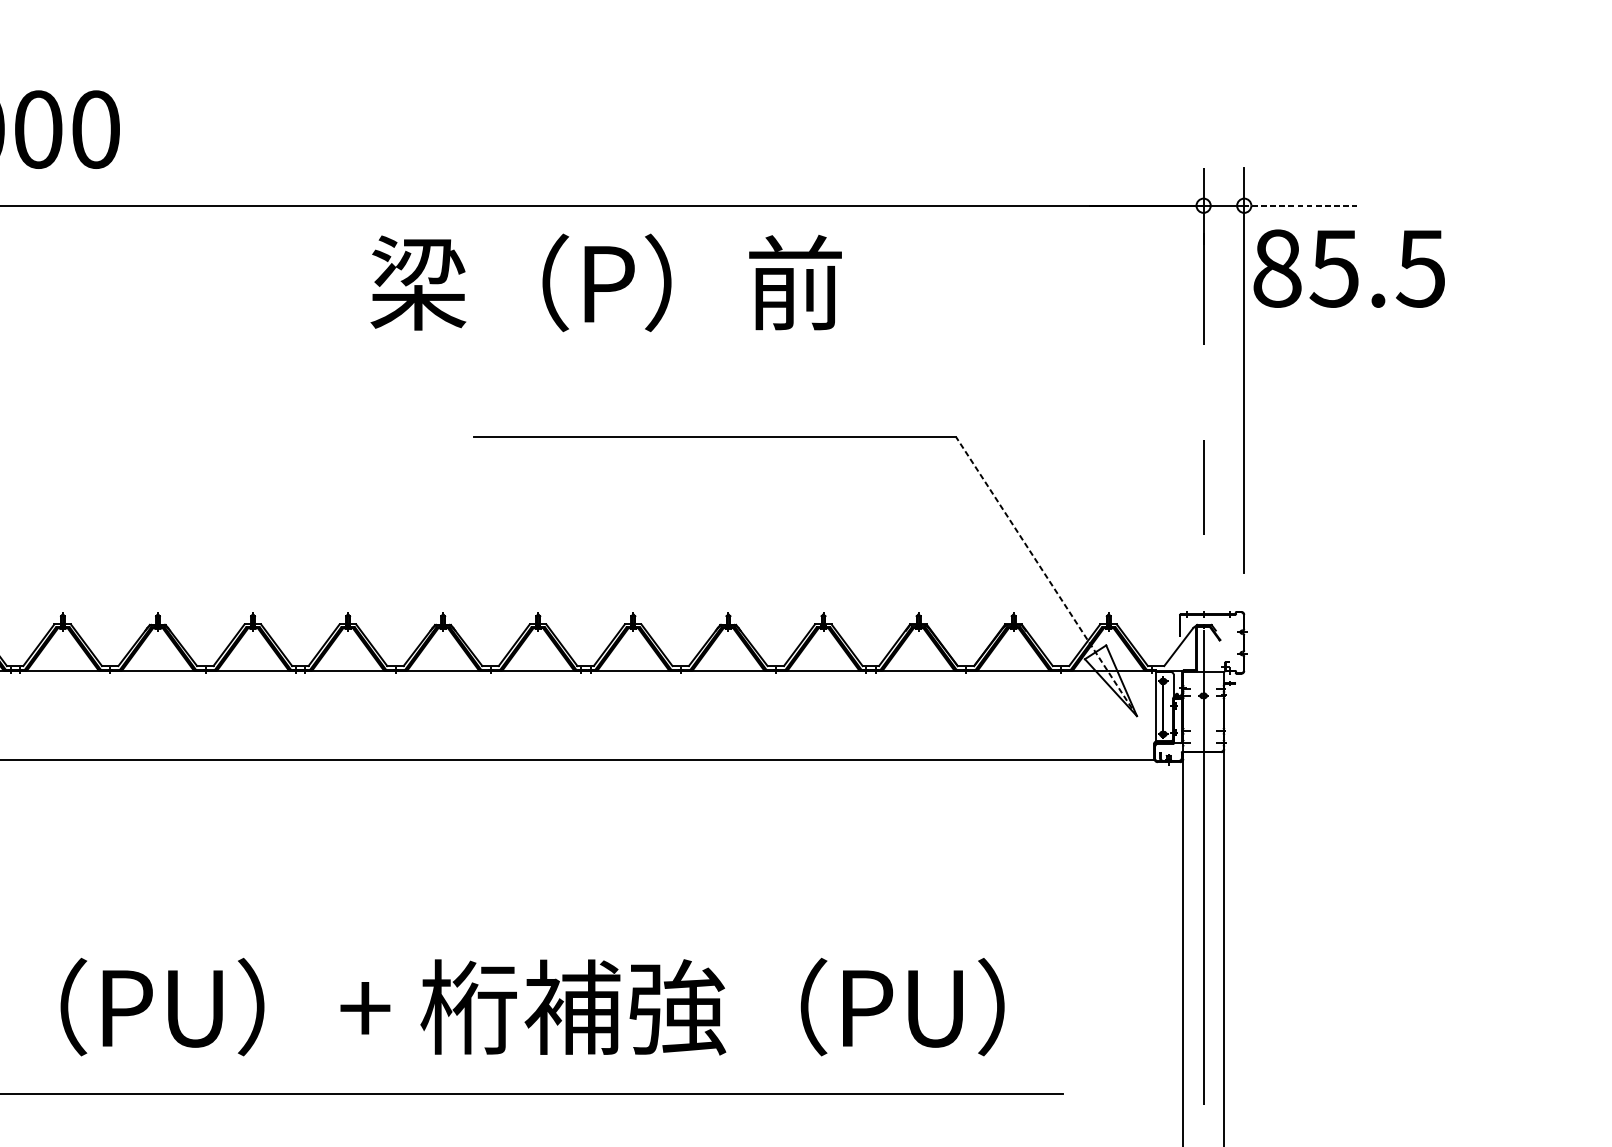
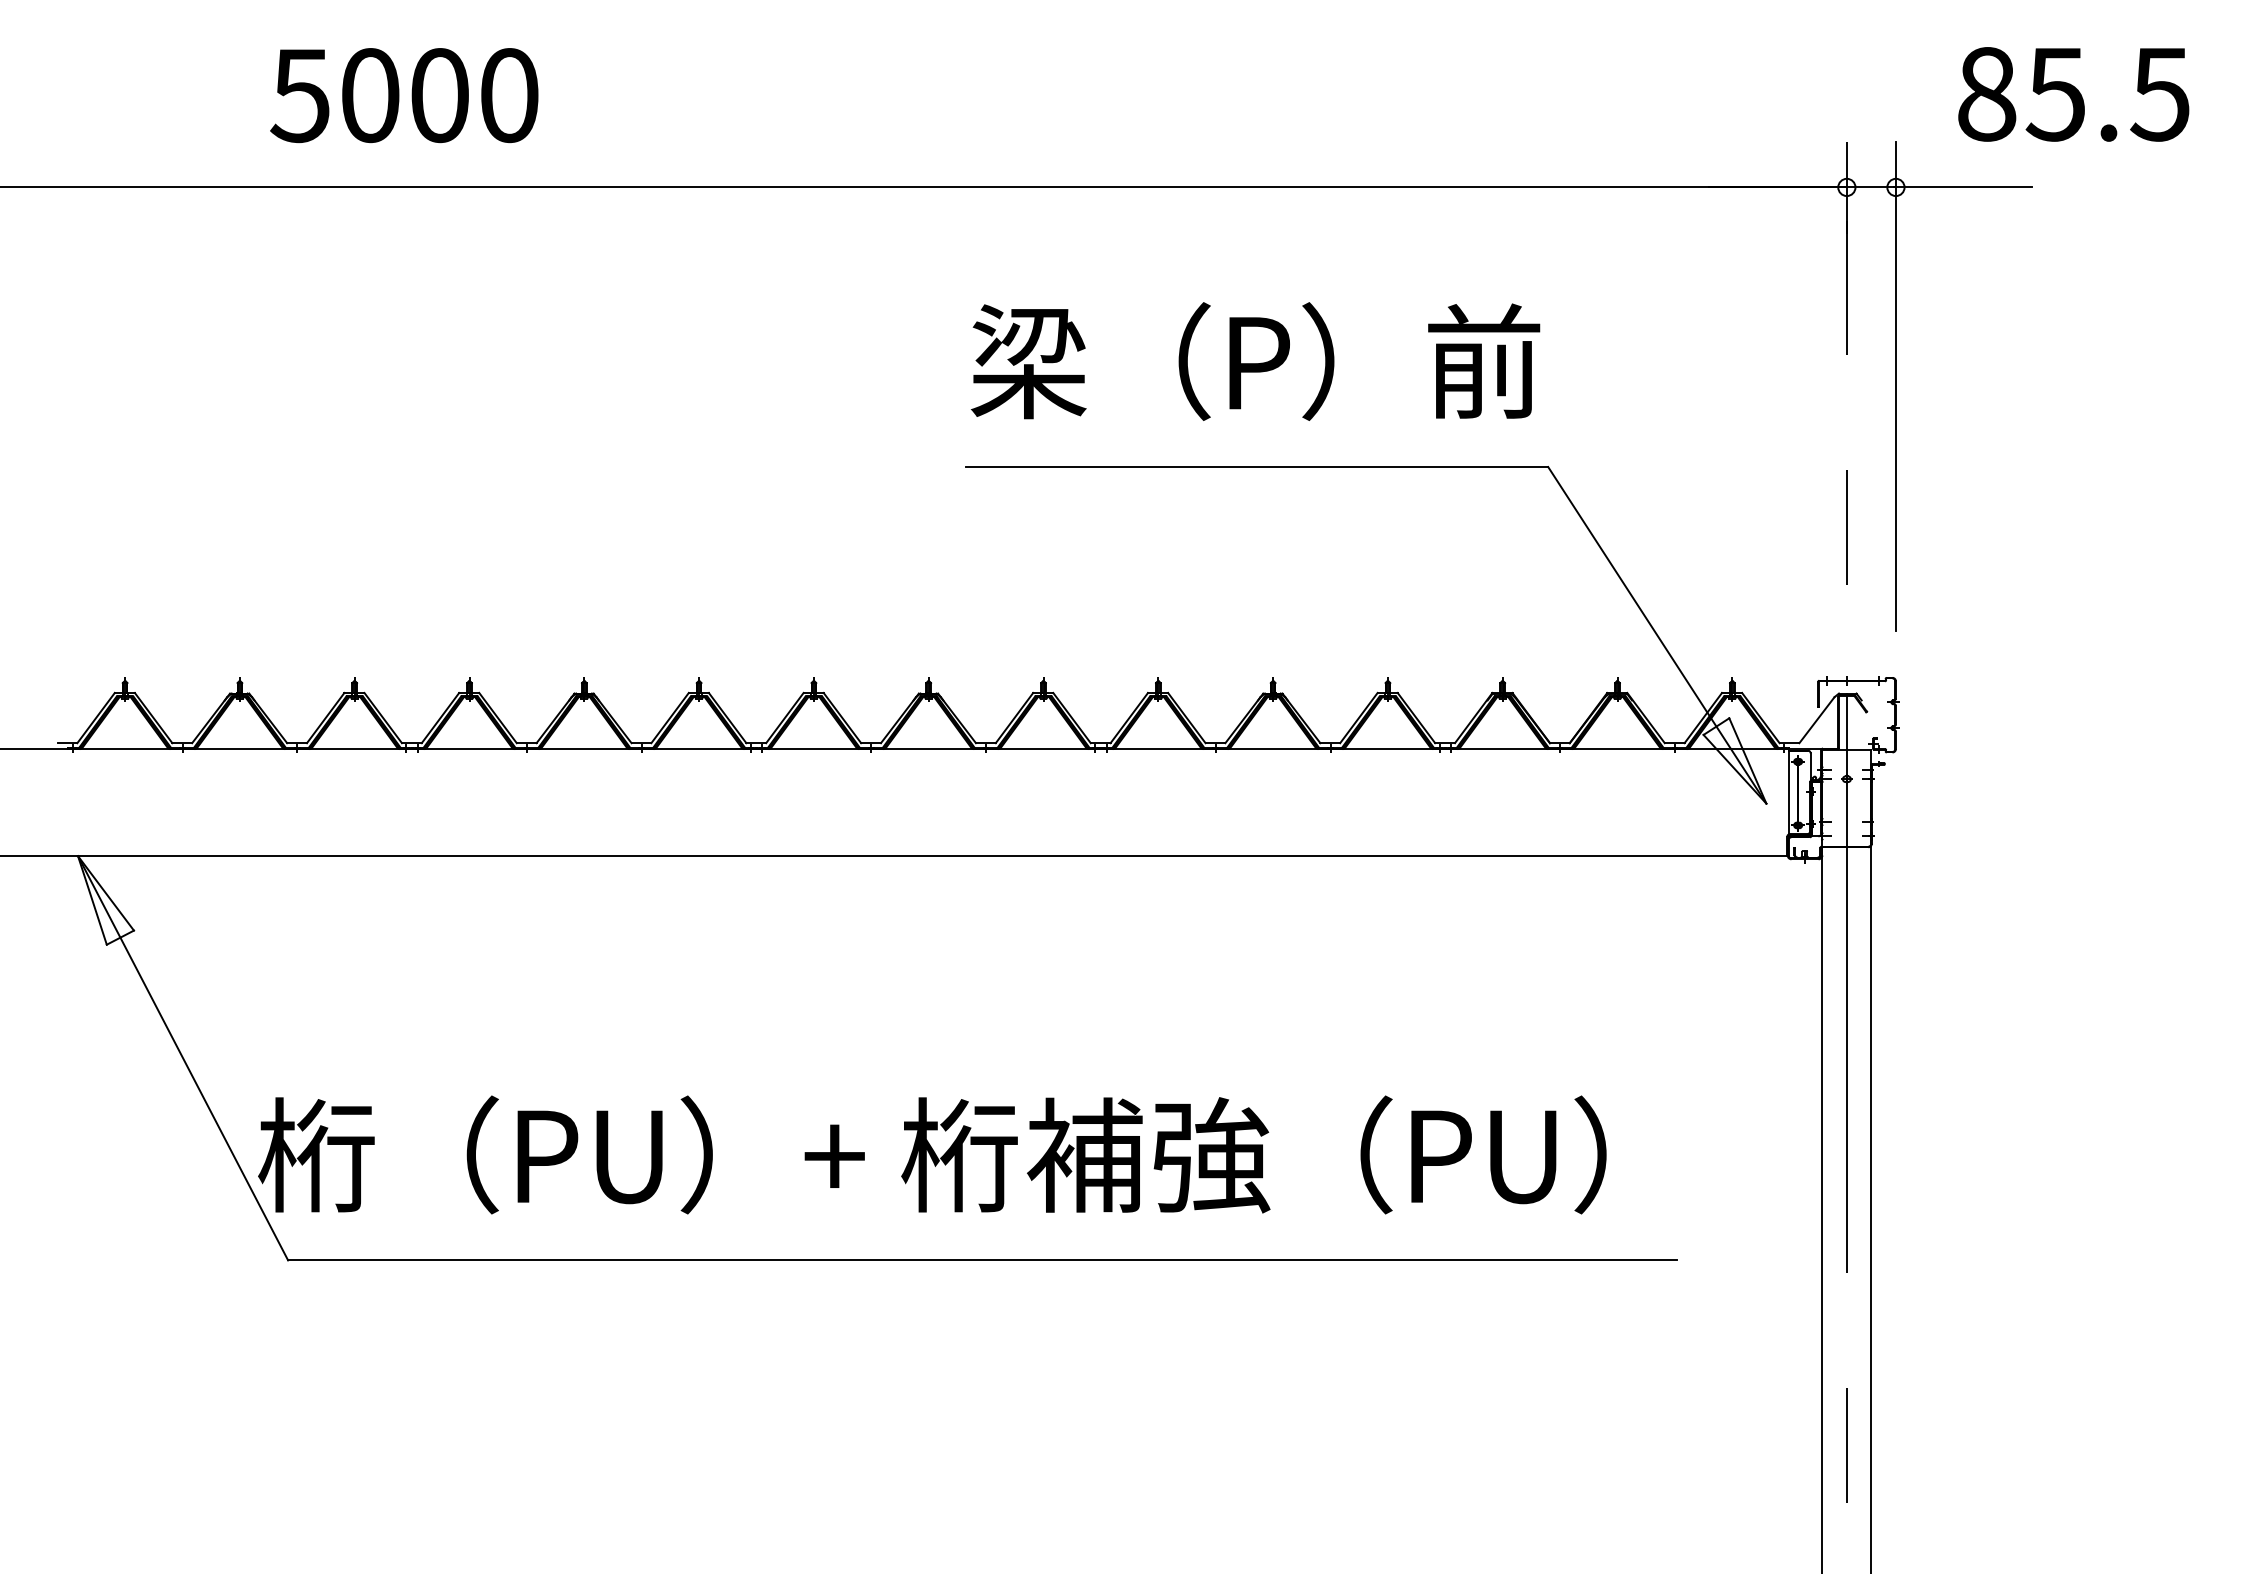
line: (1300, 205) -> (1963, 187), dashed -> solid
text: (1349, 268) -> (2073, 94), moved
text: (606, 282) -> (1255, 361), moved
line: (1046, 576) -> (1657, 635), dashed -> solid

